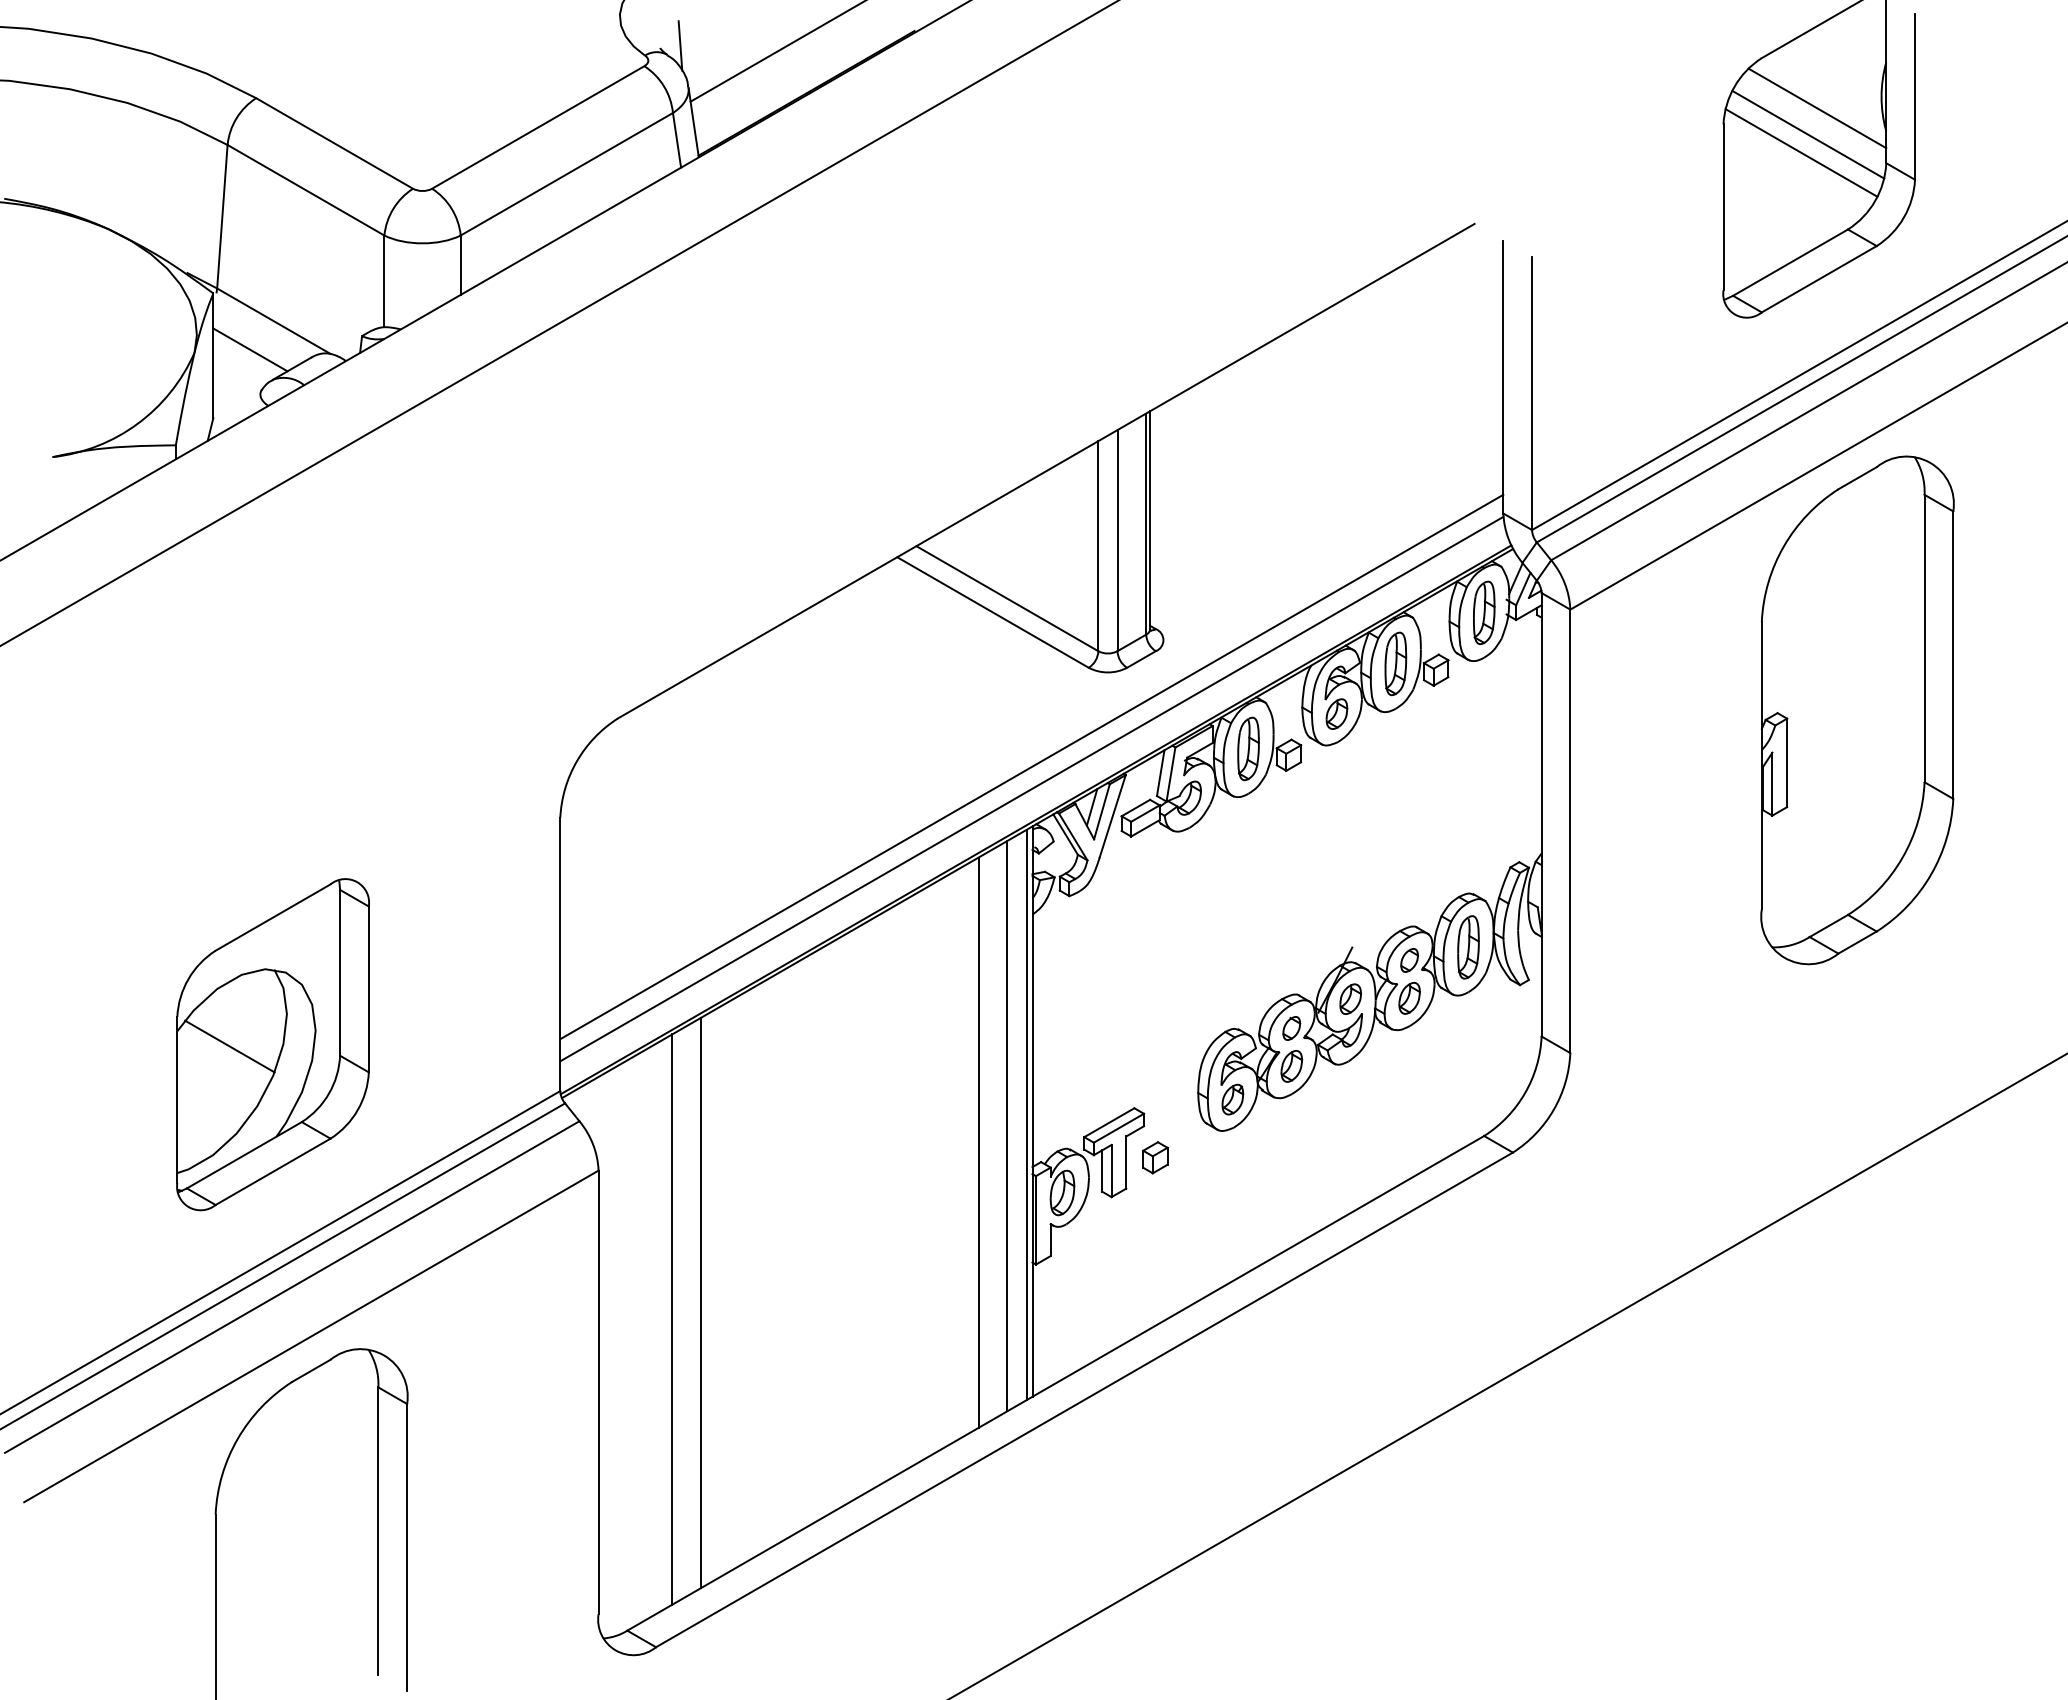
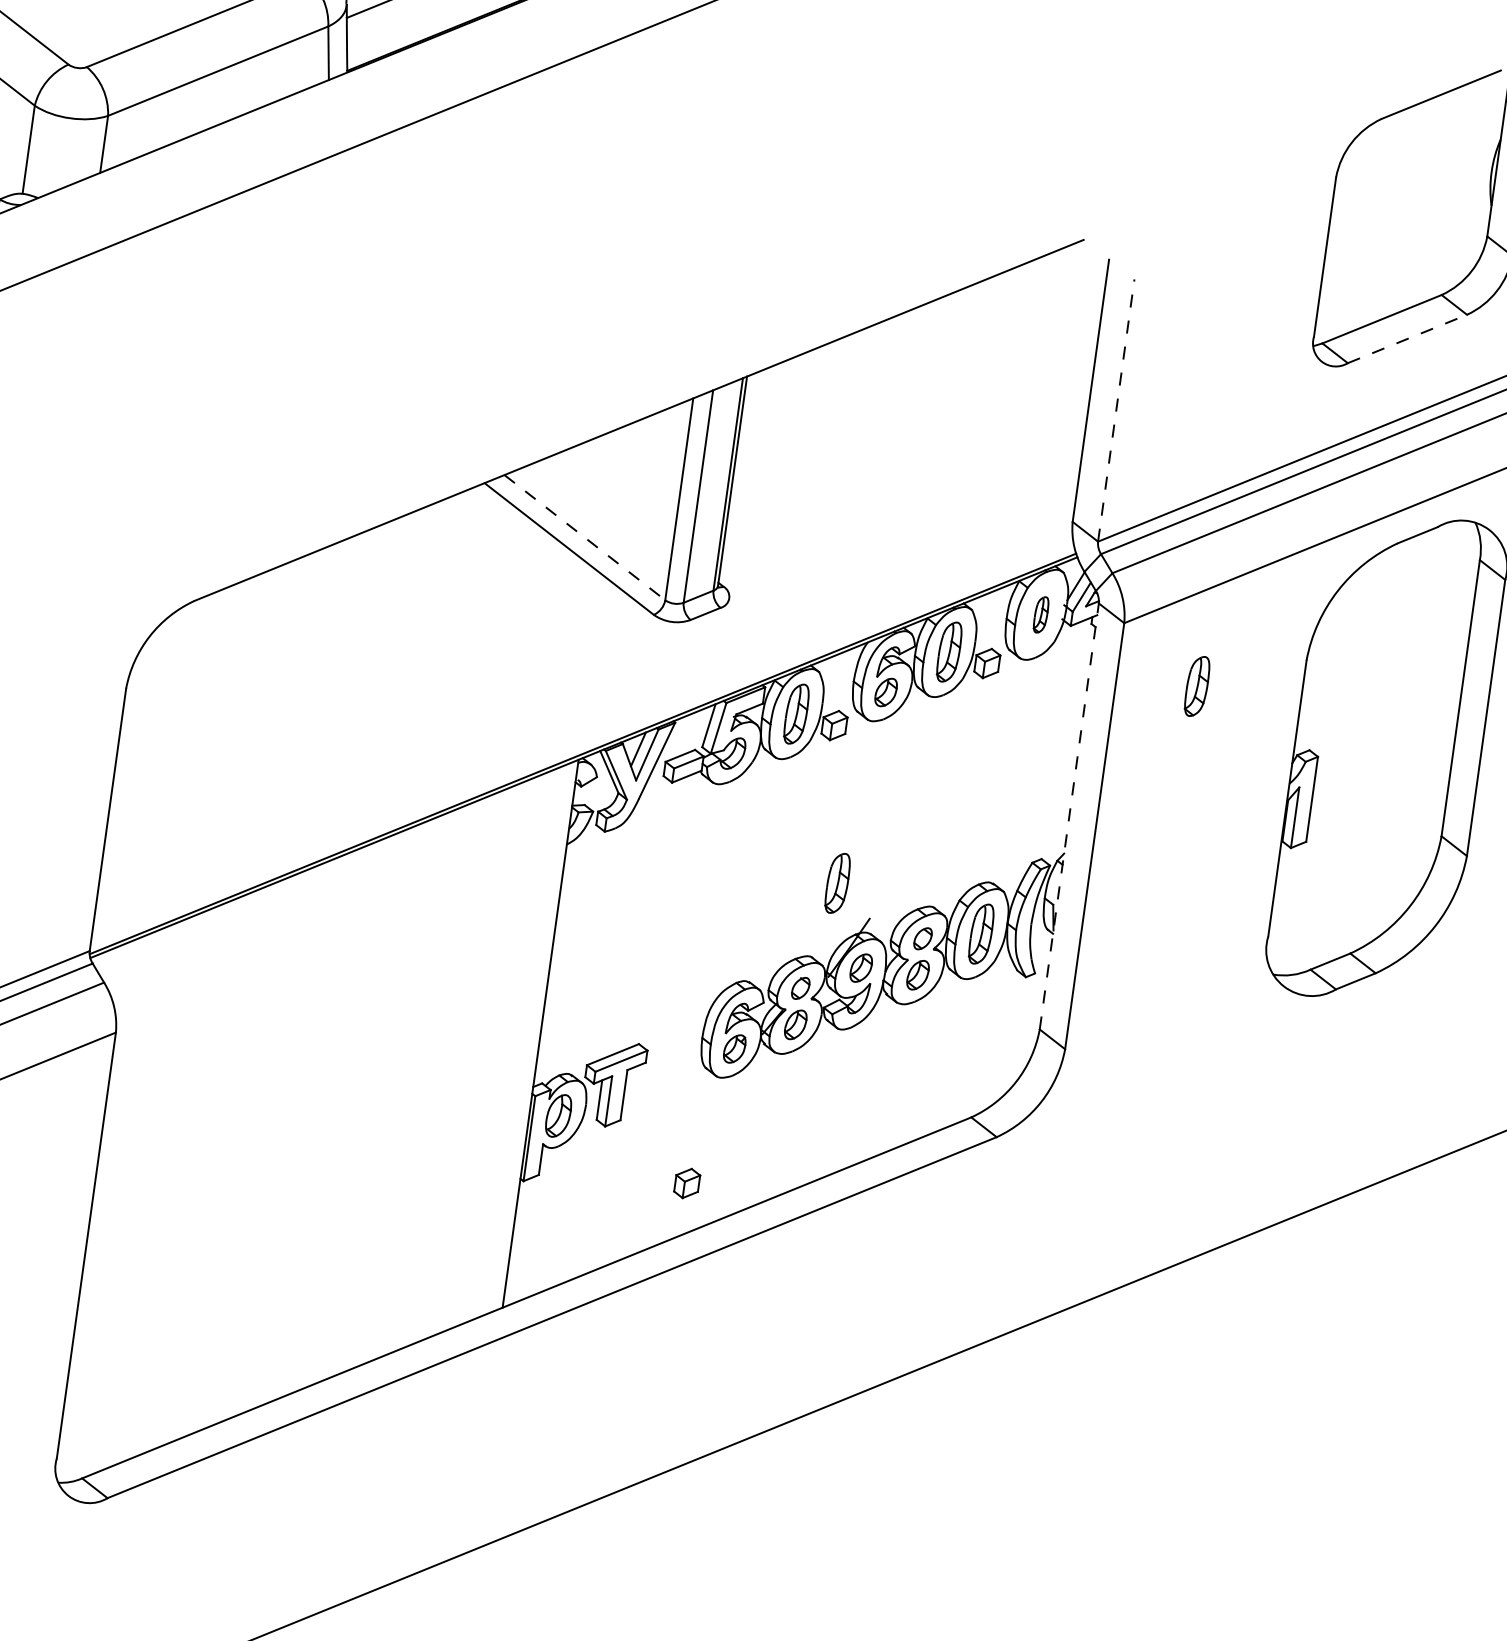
line: (1817, 108) -> (1428, 174), removed
line: (1808, 134) -> (1416, 198), removed
line: (1801, 152) -> (1407, 214), removed
line: (1819, 279) -> (1407, 339), solid -> dashed
line: (1532, 393) -> (1116, 410), solid -> dashed
line: (1007, 598) -> (585, 537), solid -> dashed
part: (1484, 612) -> (1041, 614), size x0.6
part: (1653, 663) -> (1196, 686), added
line: (1031, 766) -> (585, 702), removed
line: (1031, 788) -> (582, 723), removed
line: (1541, 814) -> (1069, 816), solid -> dashed
part: (1314, 915) -> (837, 882), added
line: (1026, 1114) -> (534, 1035), removed
line: (1007, 1125) -> (514, 1043), removed
line: (978, 1142) -> (484, 1056), removed
part: (1155, 1157) -> (687, 1183), moved
line: (701, 1302) -> (197, 1173), removed
line: (672, 1319) -> (167, 1185), removed

